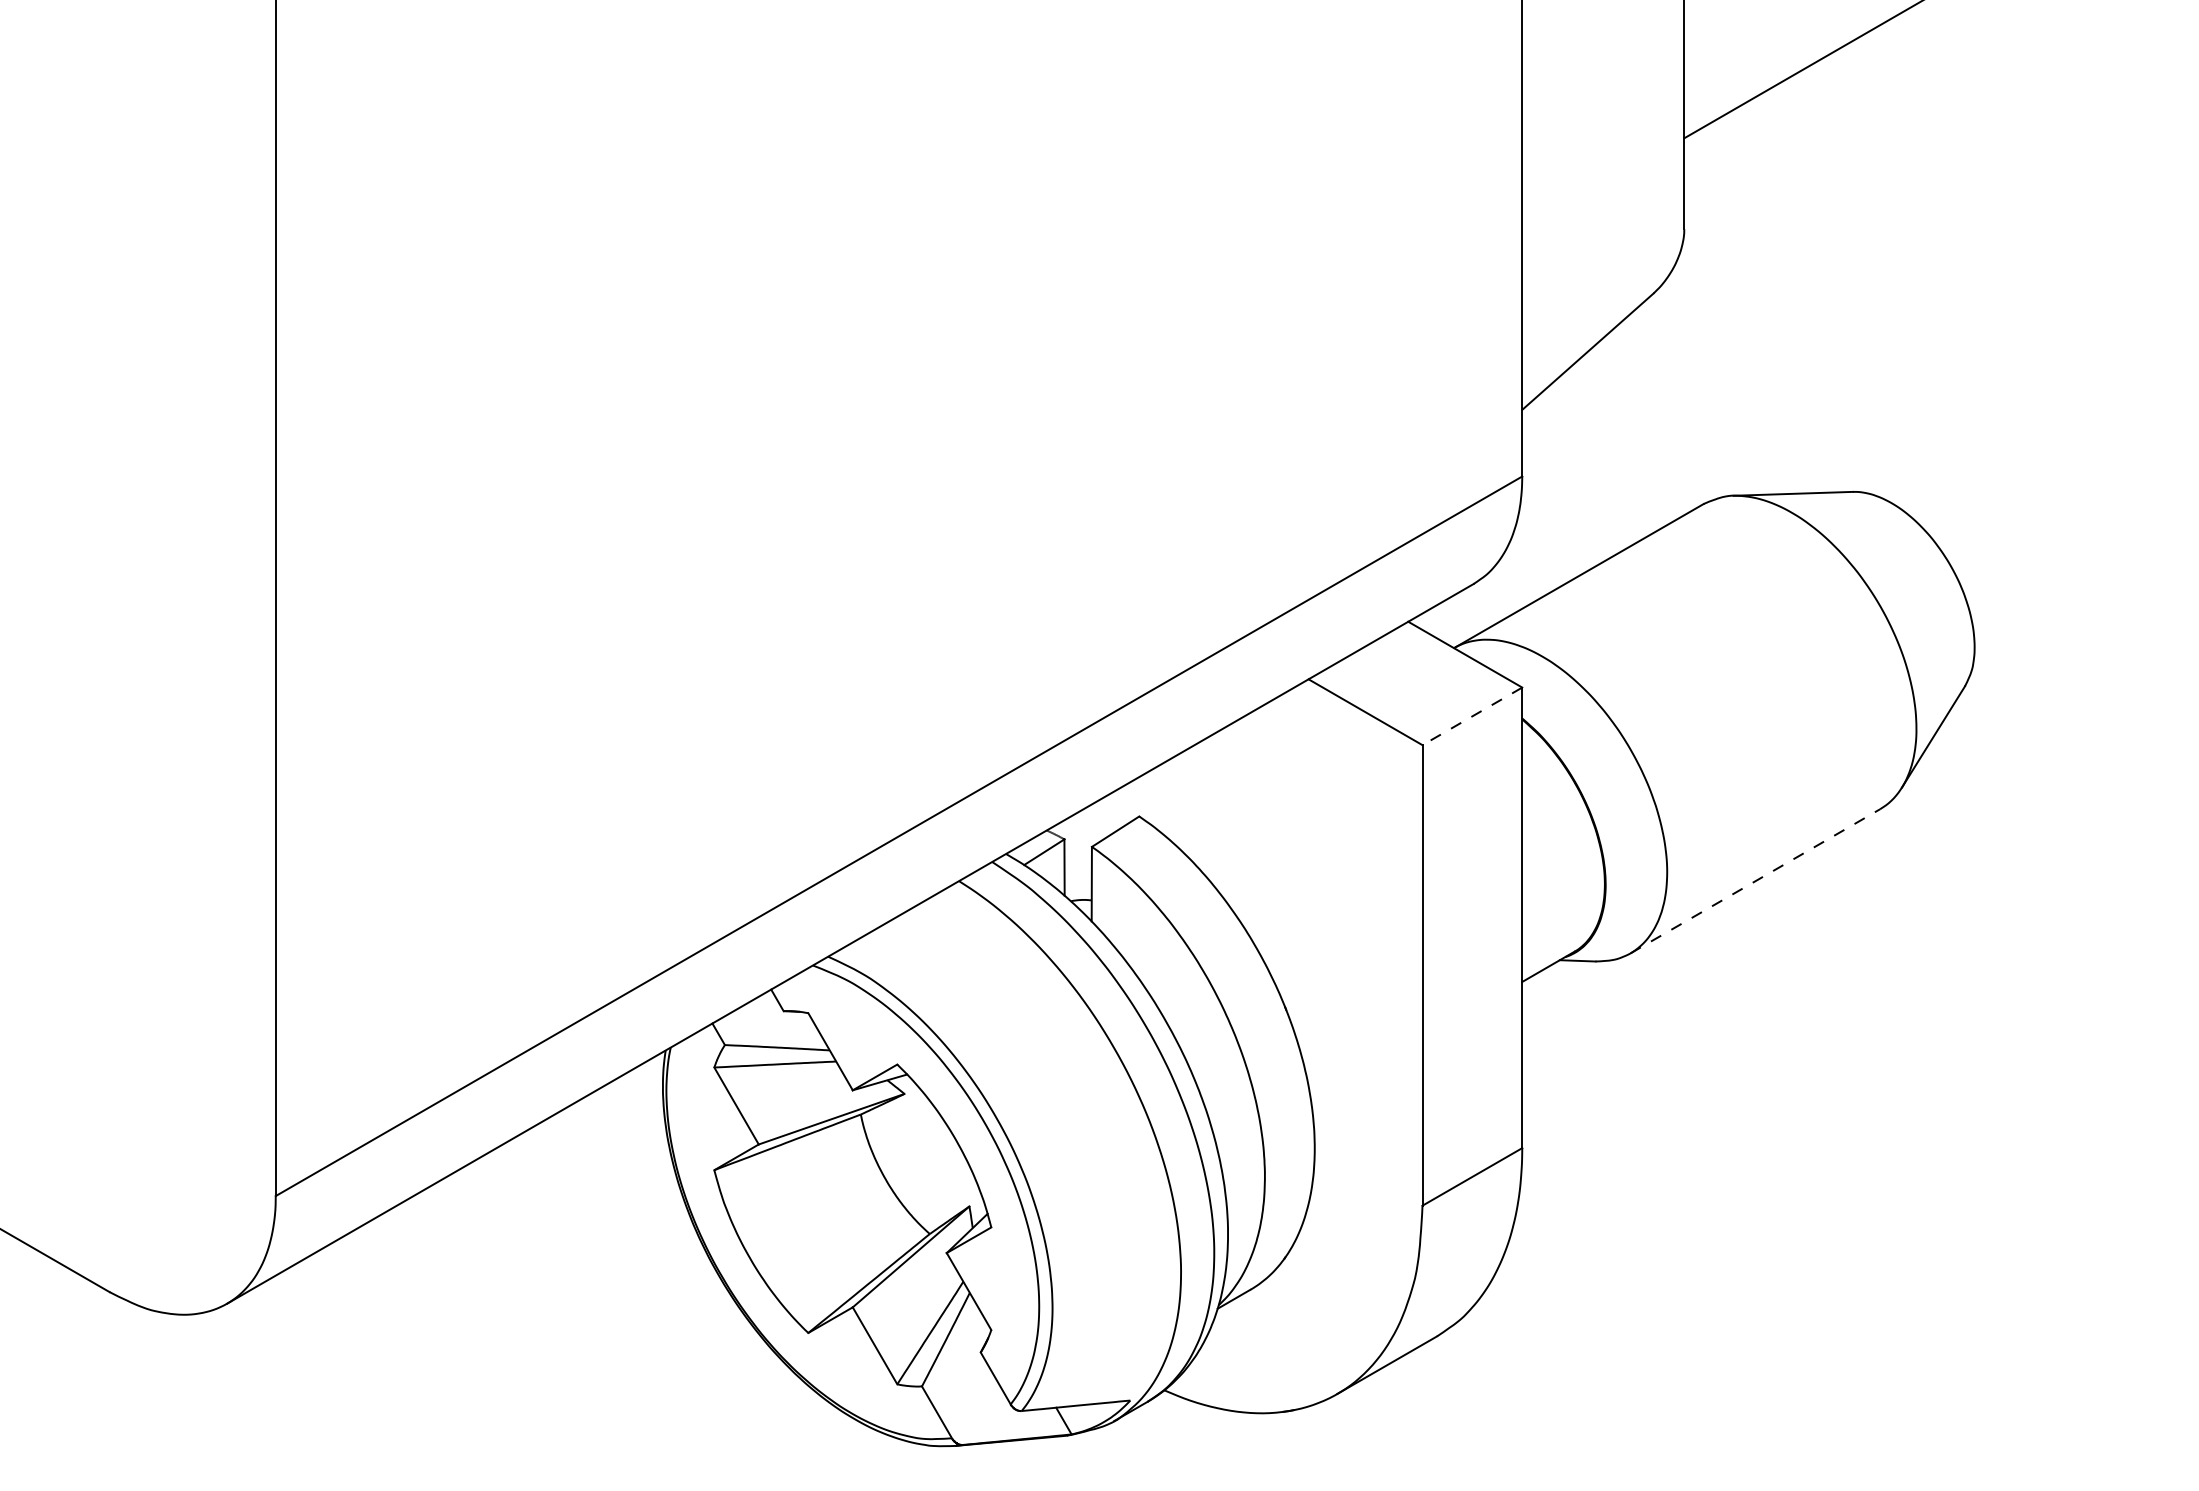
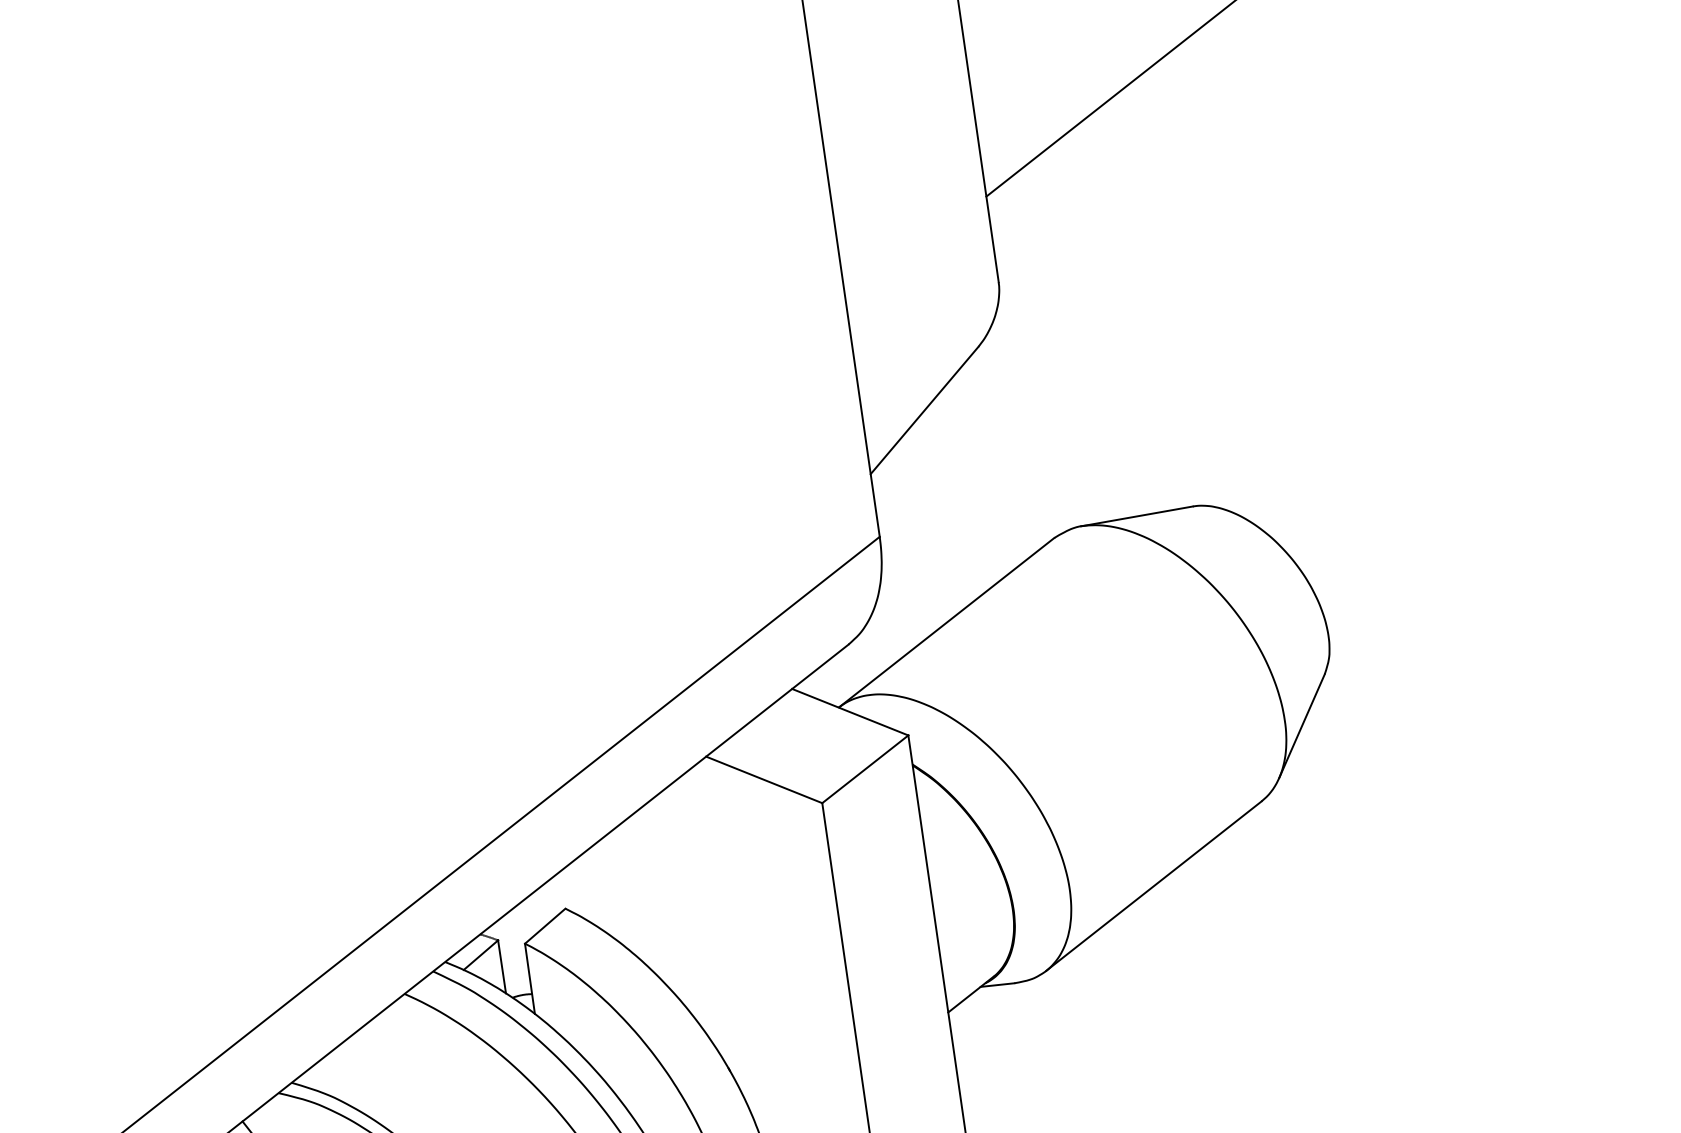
line: (1472, 716) -> (865, 769), dashed -> solid
line: (1755, 881) -> (1154, 886), dashed -> solid

